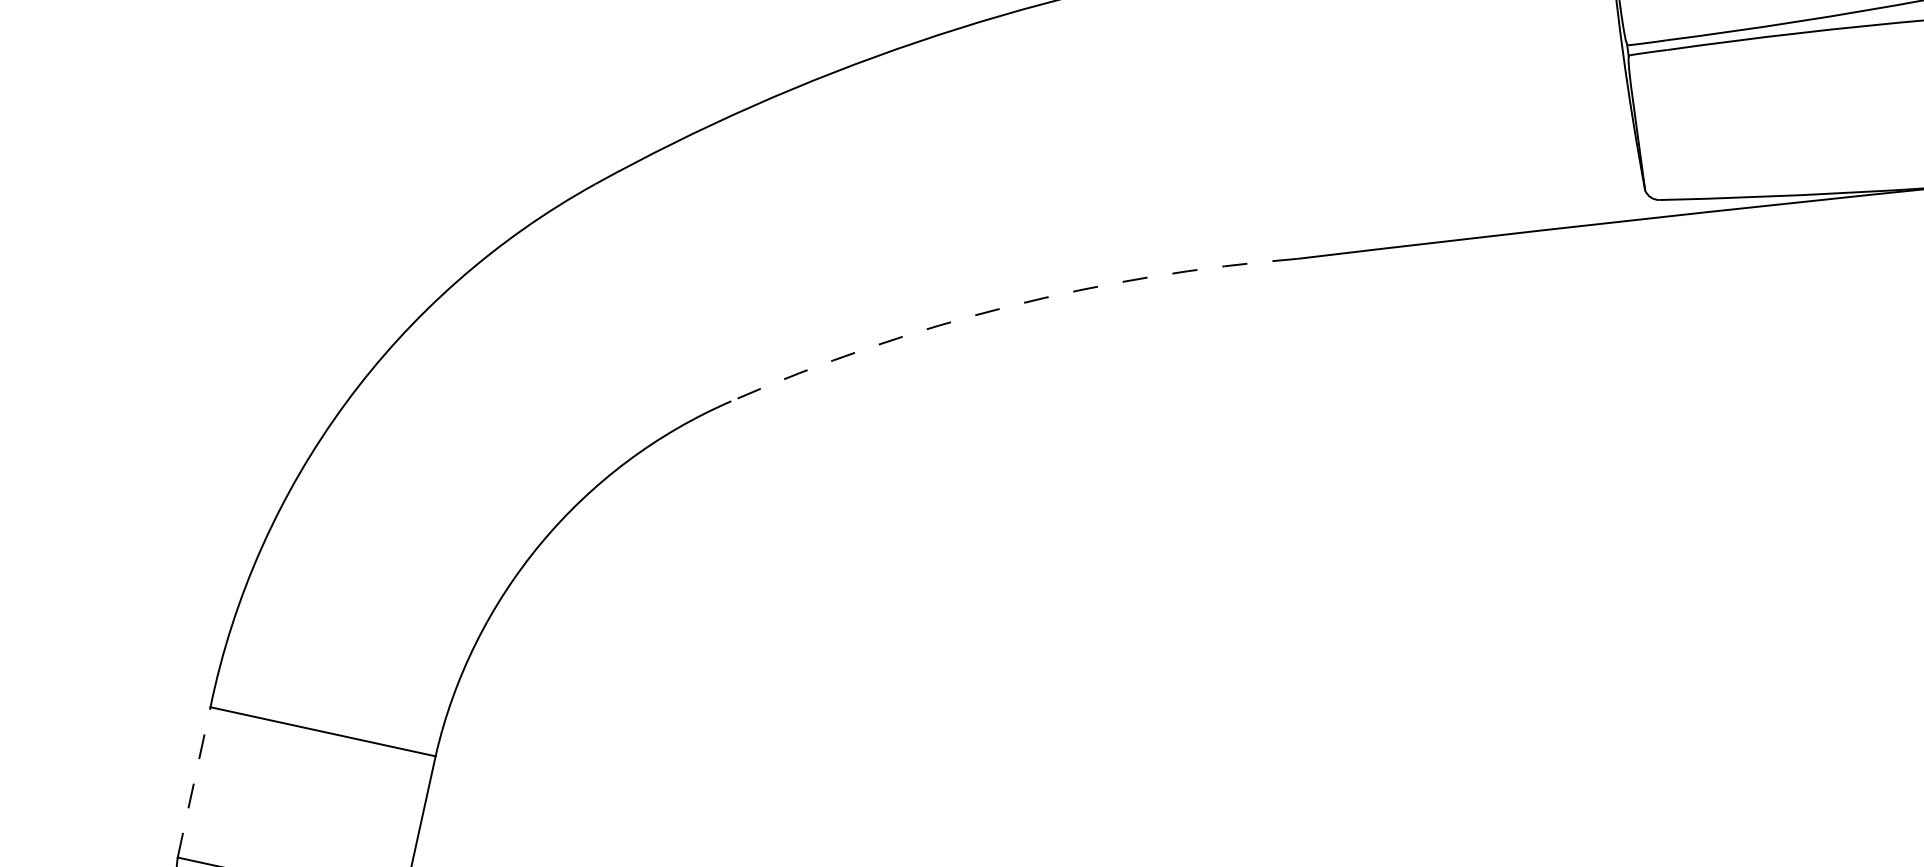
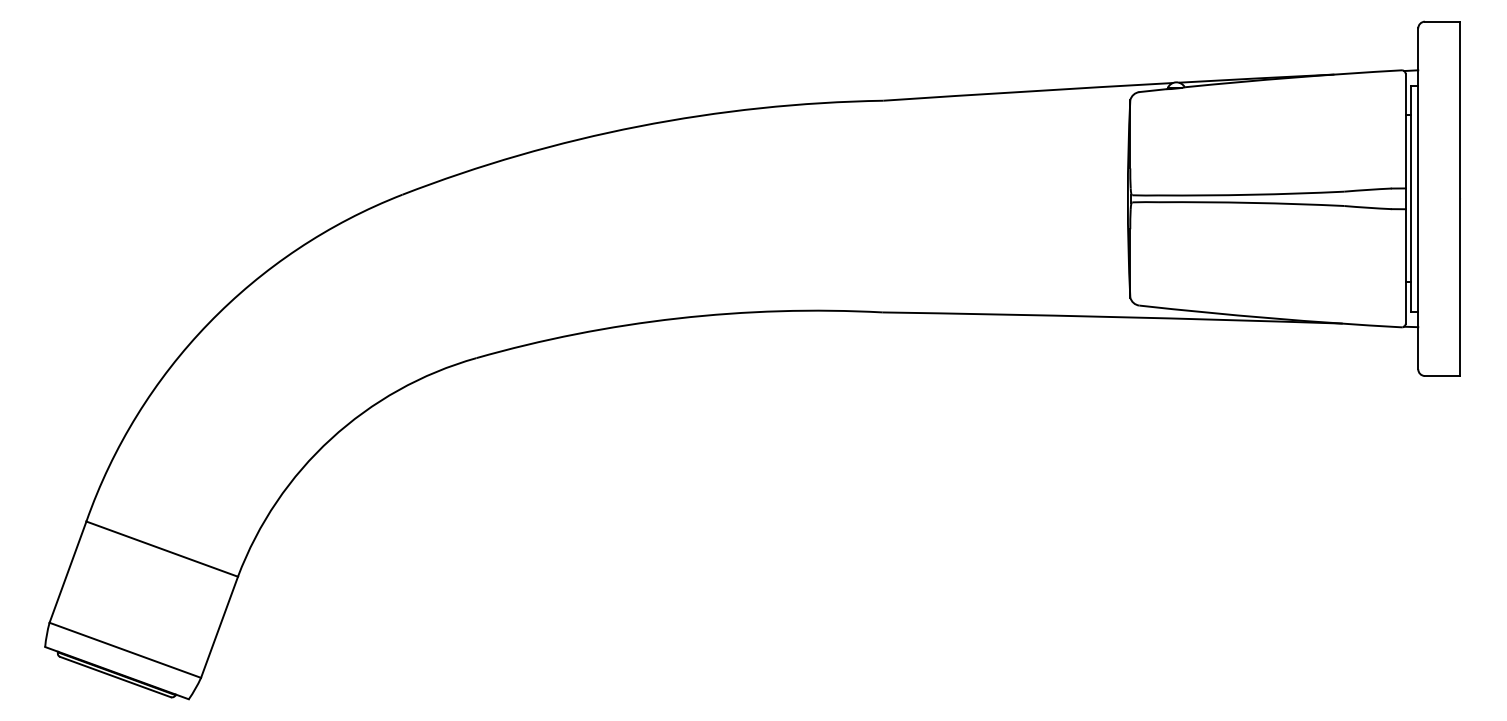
arc: (1008, 306) -> (677, 318), dashed -> solid
line: (194, 782) -> (68, 572), dashed -> solid

